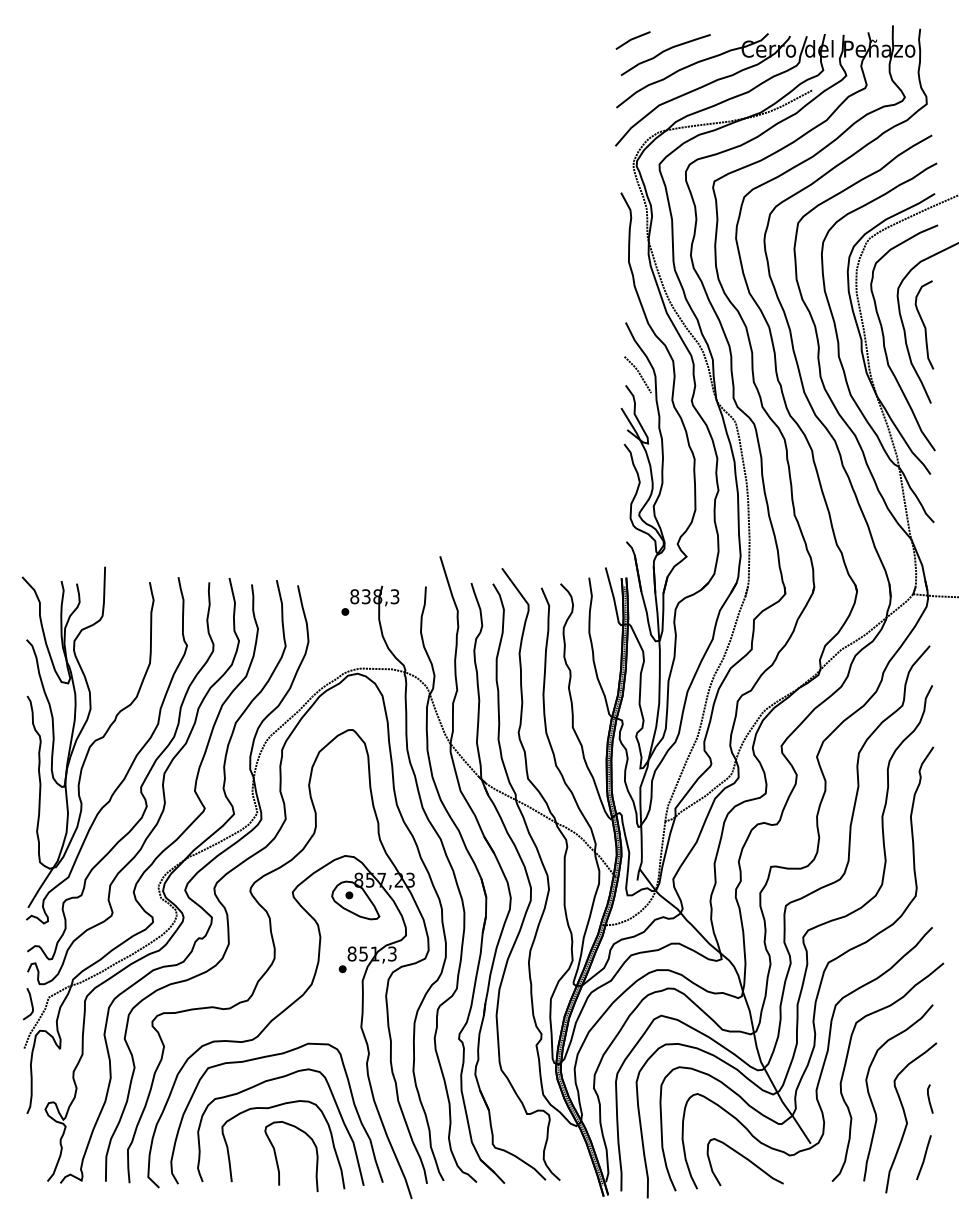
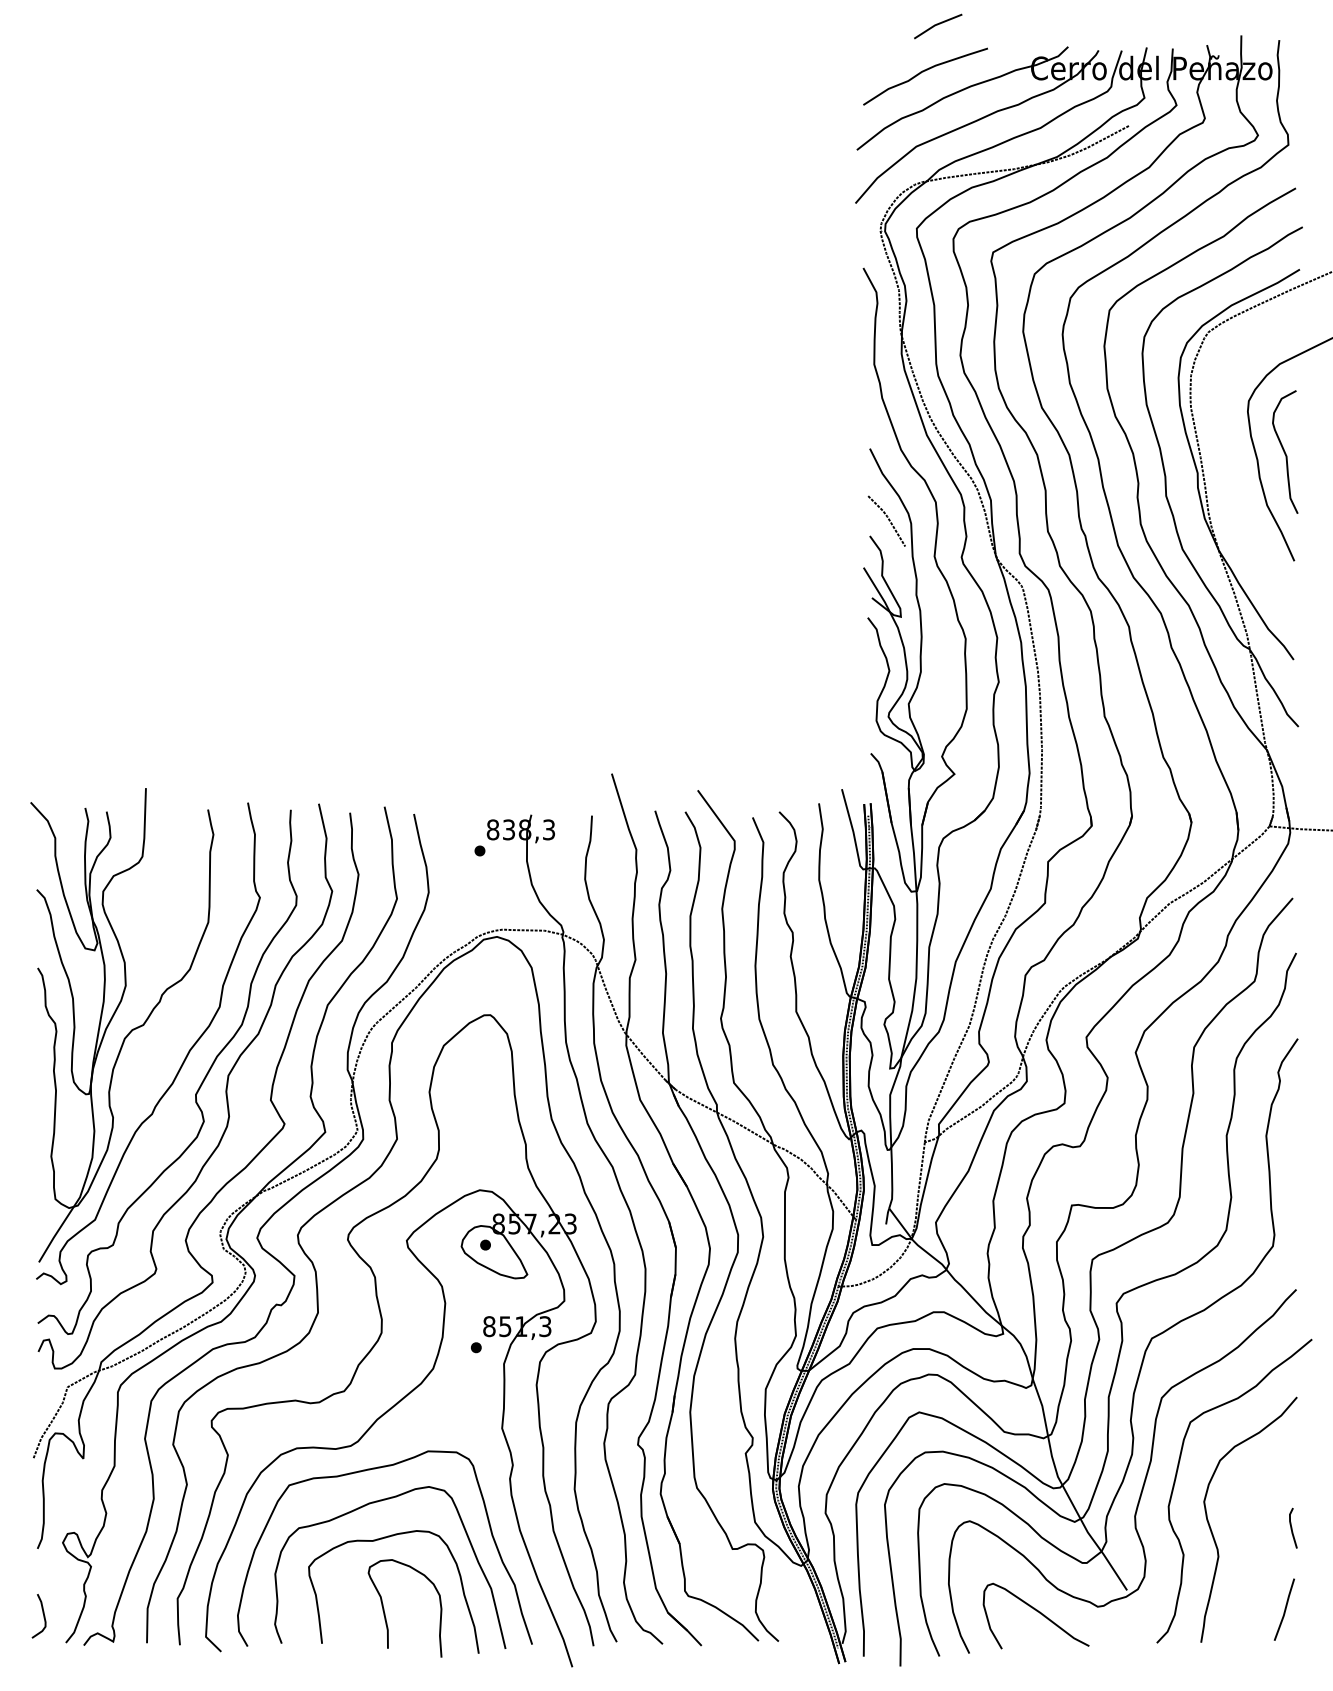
part: (633, 40) -> (938, 26), moved
curve: (884, 337) -> (1229, 469), removed
curve: (30, 1002) -> (42, 1613), moved
part: (906, 1118) -> (1260, 1555), removed

